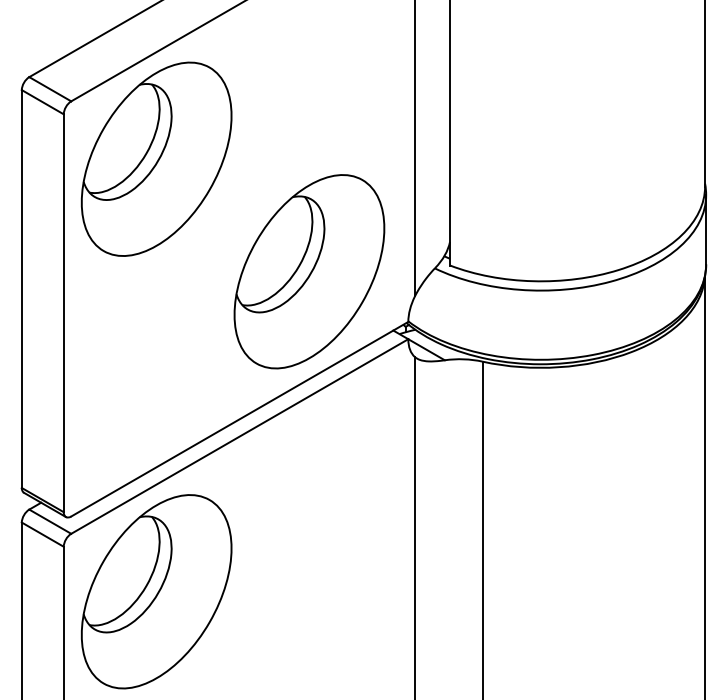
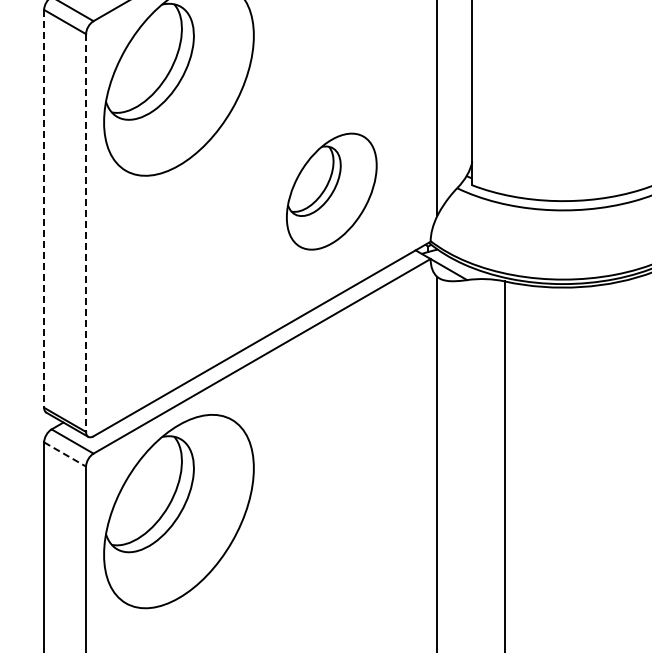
part: (309, 271) -> (331, 191), size x0.6
line: (21, 289) -> (43, 209), solid -> dashed
line: (63, 313) -> (85, 233), solid -> dashed
line: (43, 534) -> (65, 454), solid -> dashed

